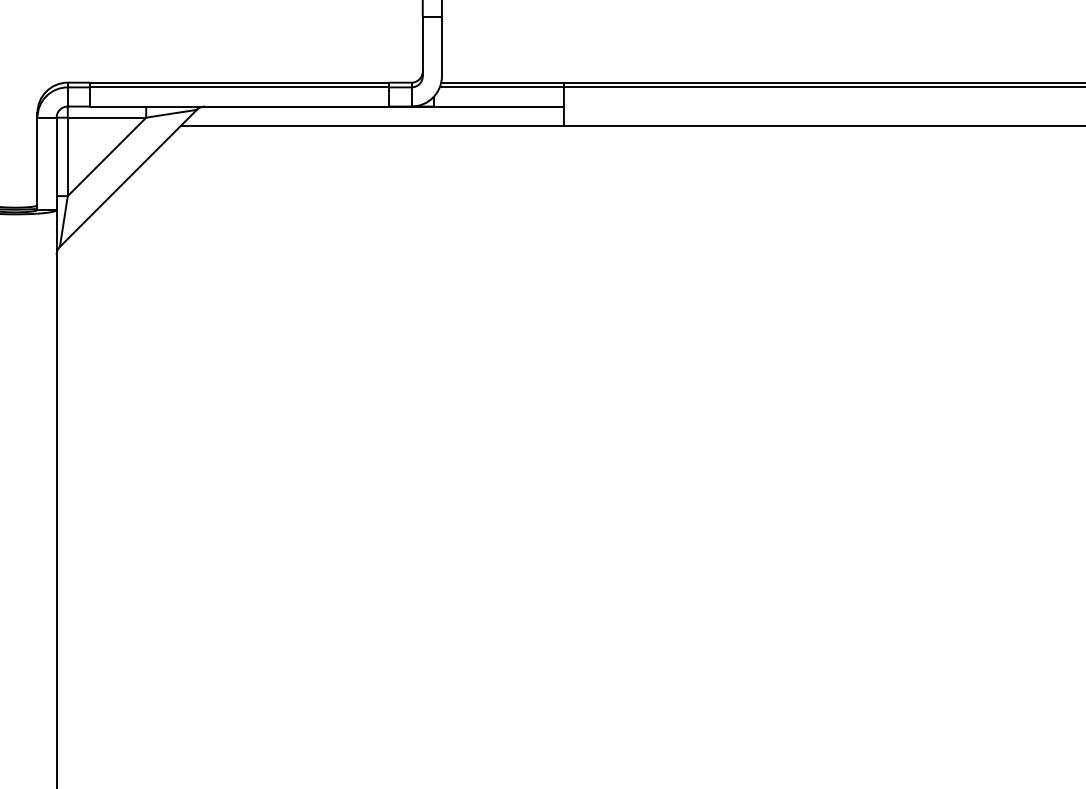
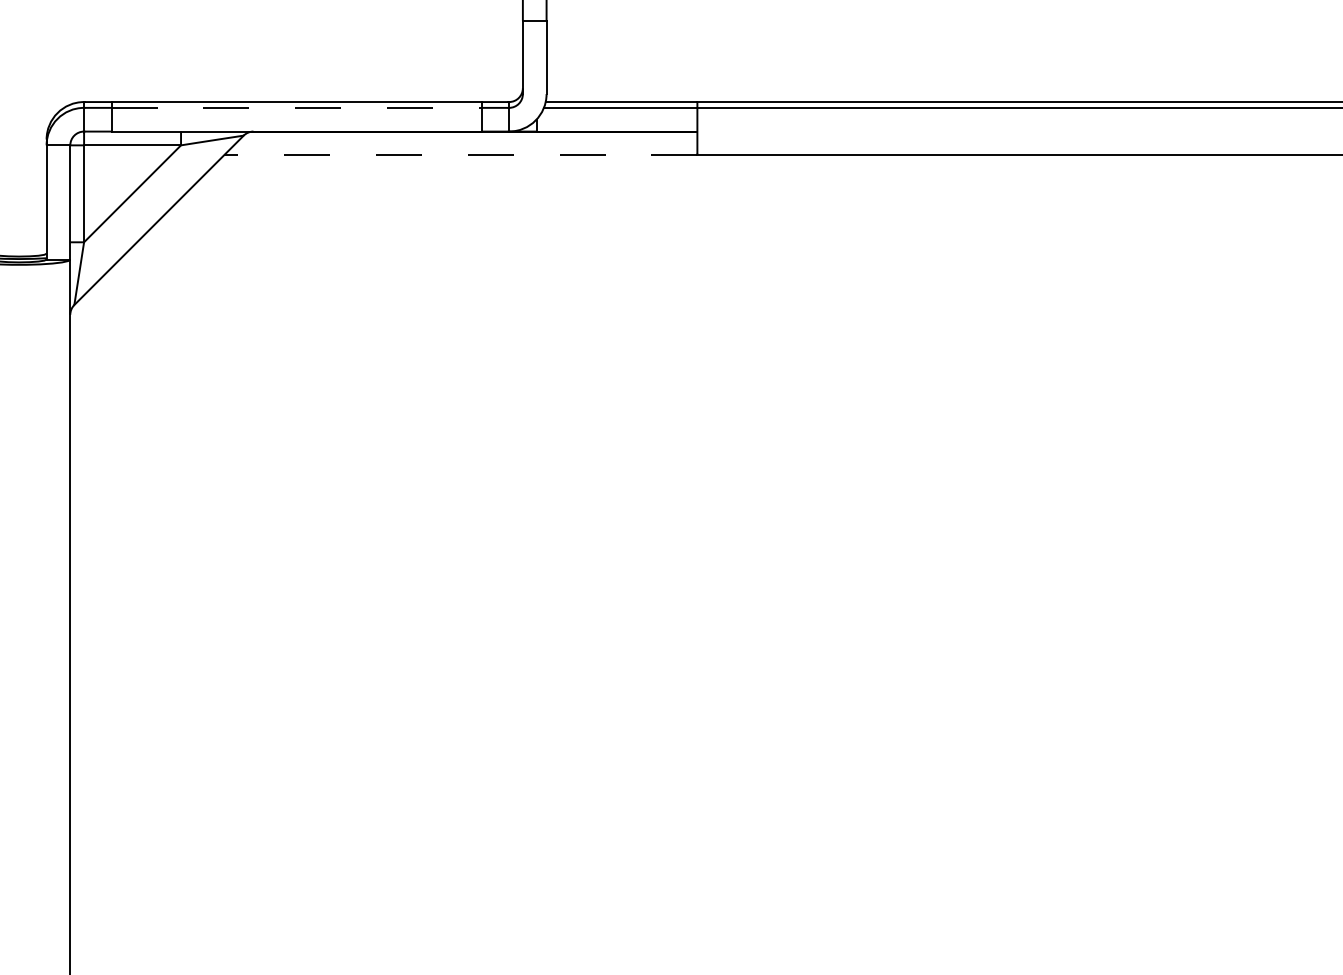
line: (239, 87) -> (296, 107), solid -> dashed
line: (372, 125) -> (460, 155), solid -> dashed

